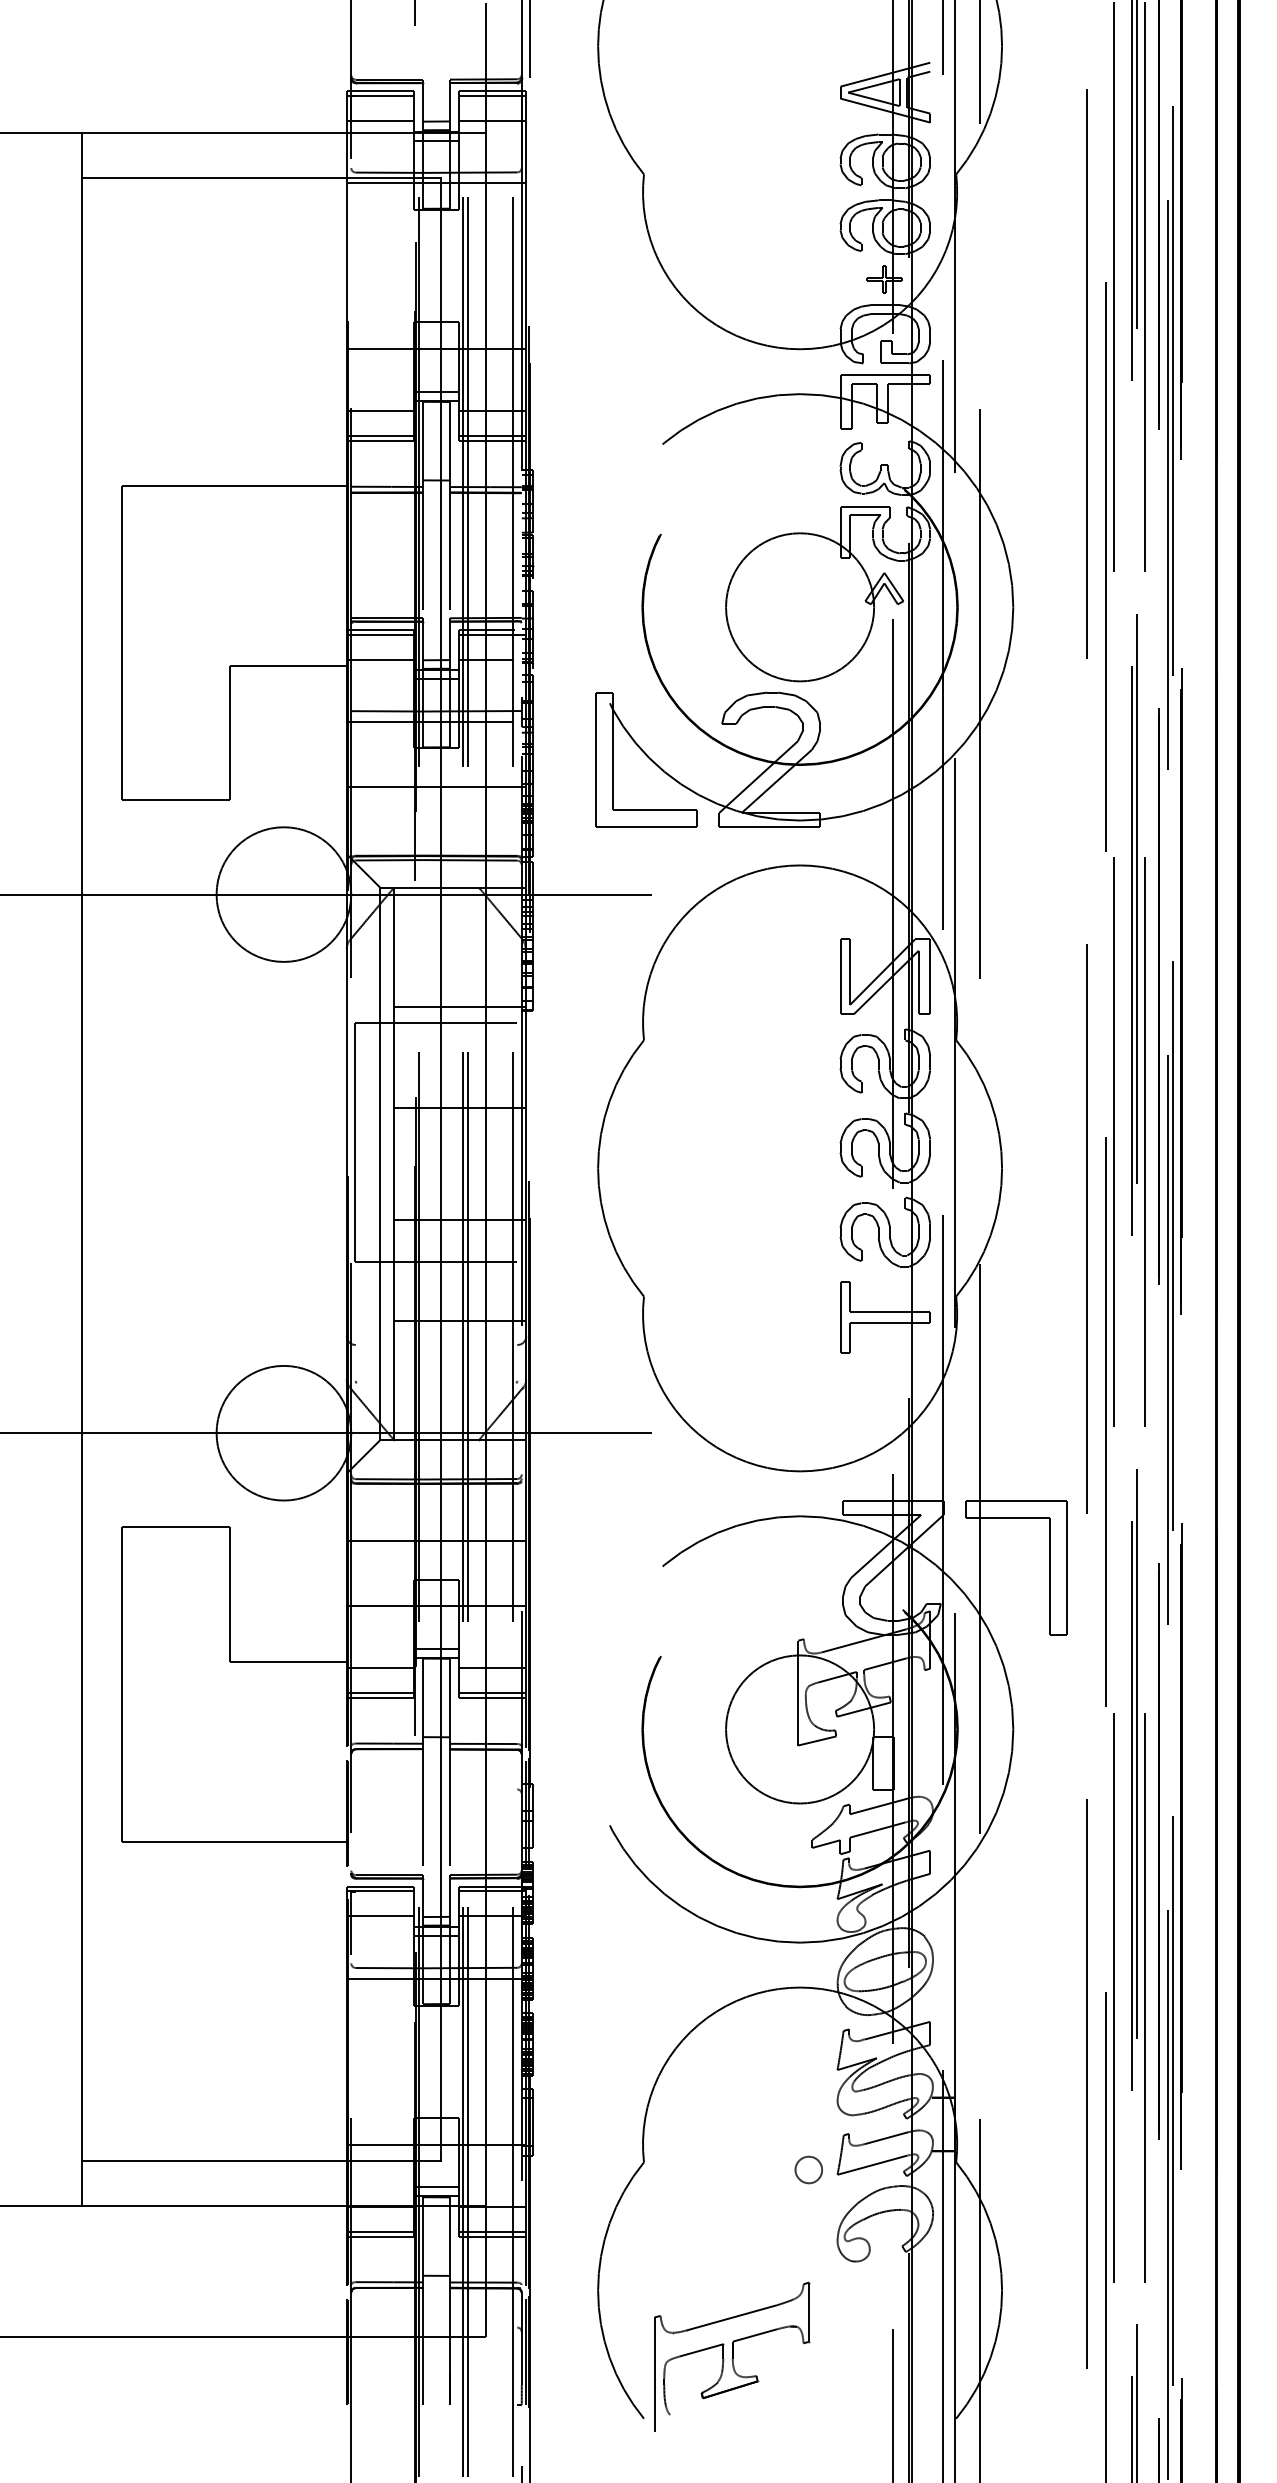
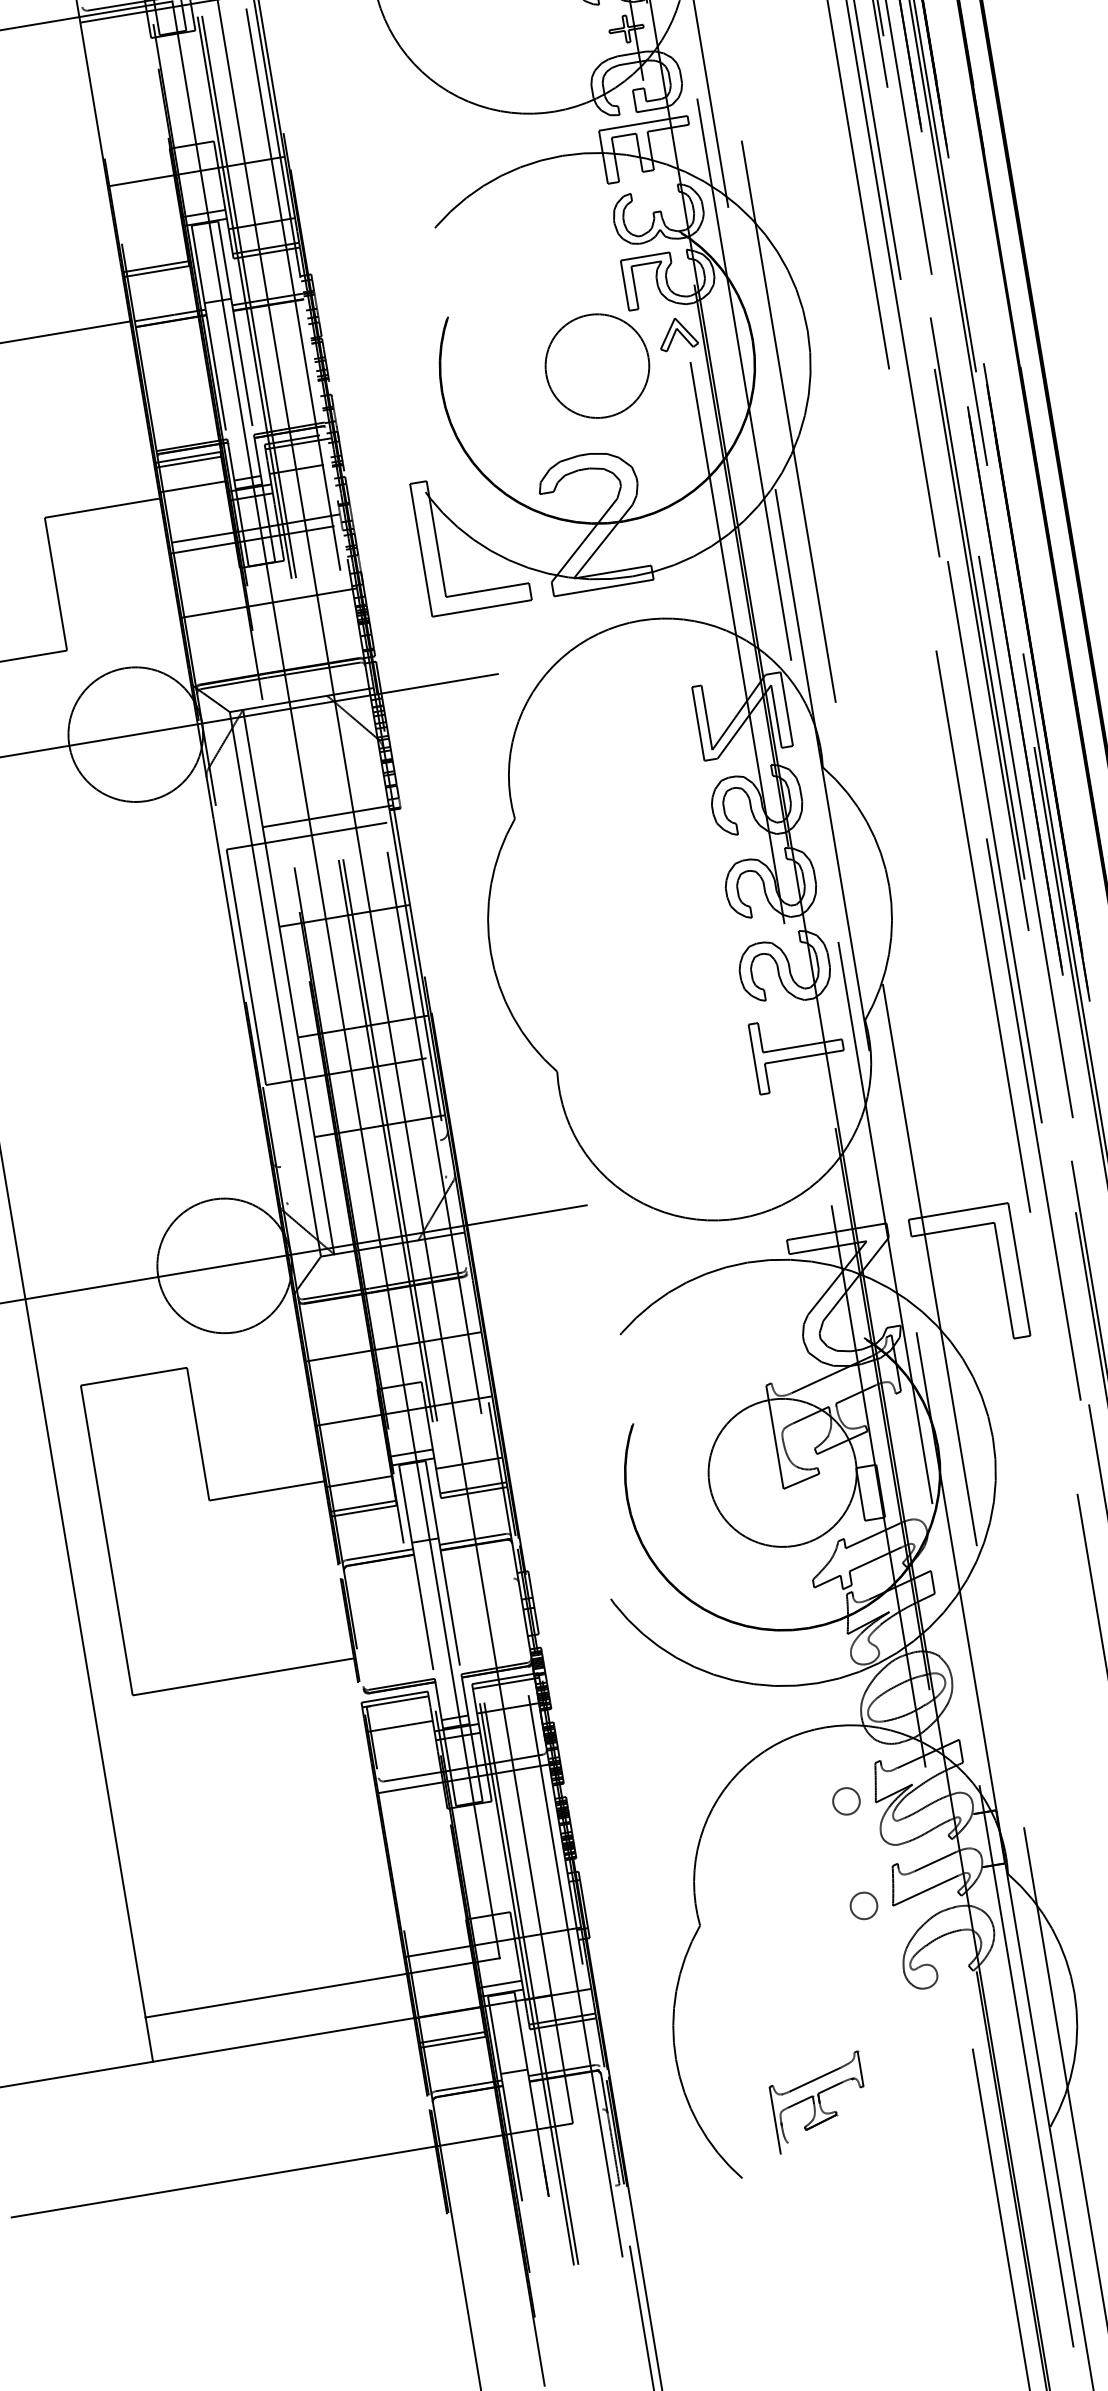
line: (380, 411) -> (151, 242), removed
circle: (800, 607) -> (597, 366), size x0.7
part: (808, 2063) -> (846, 1800), added
part: (732, 2356) -> (819, 2102), size x0.6

